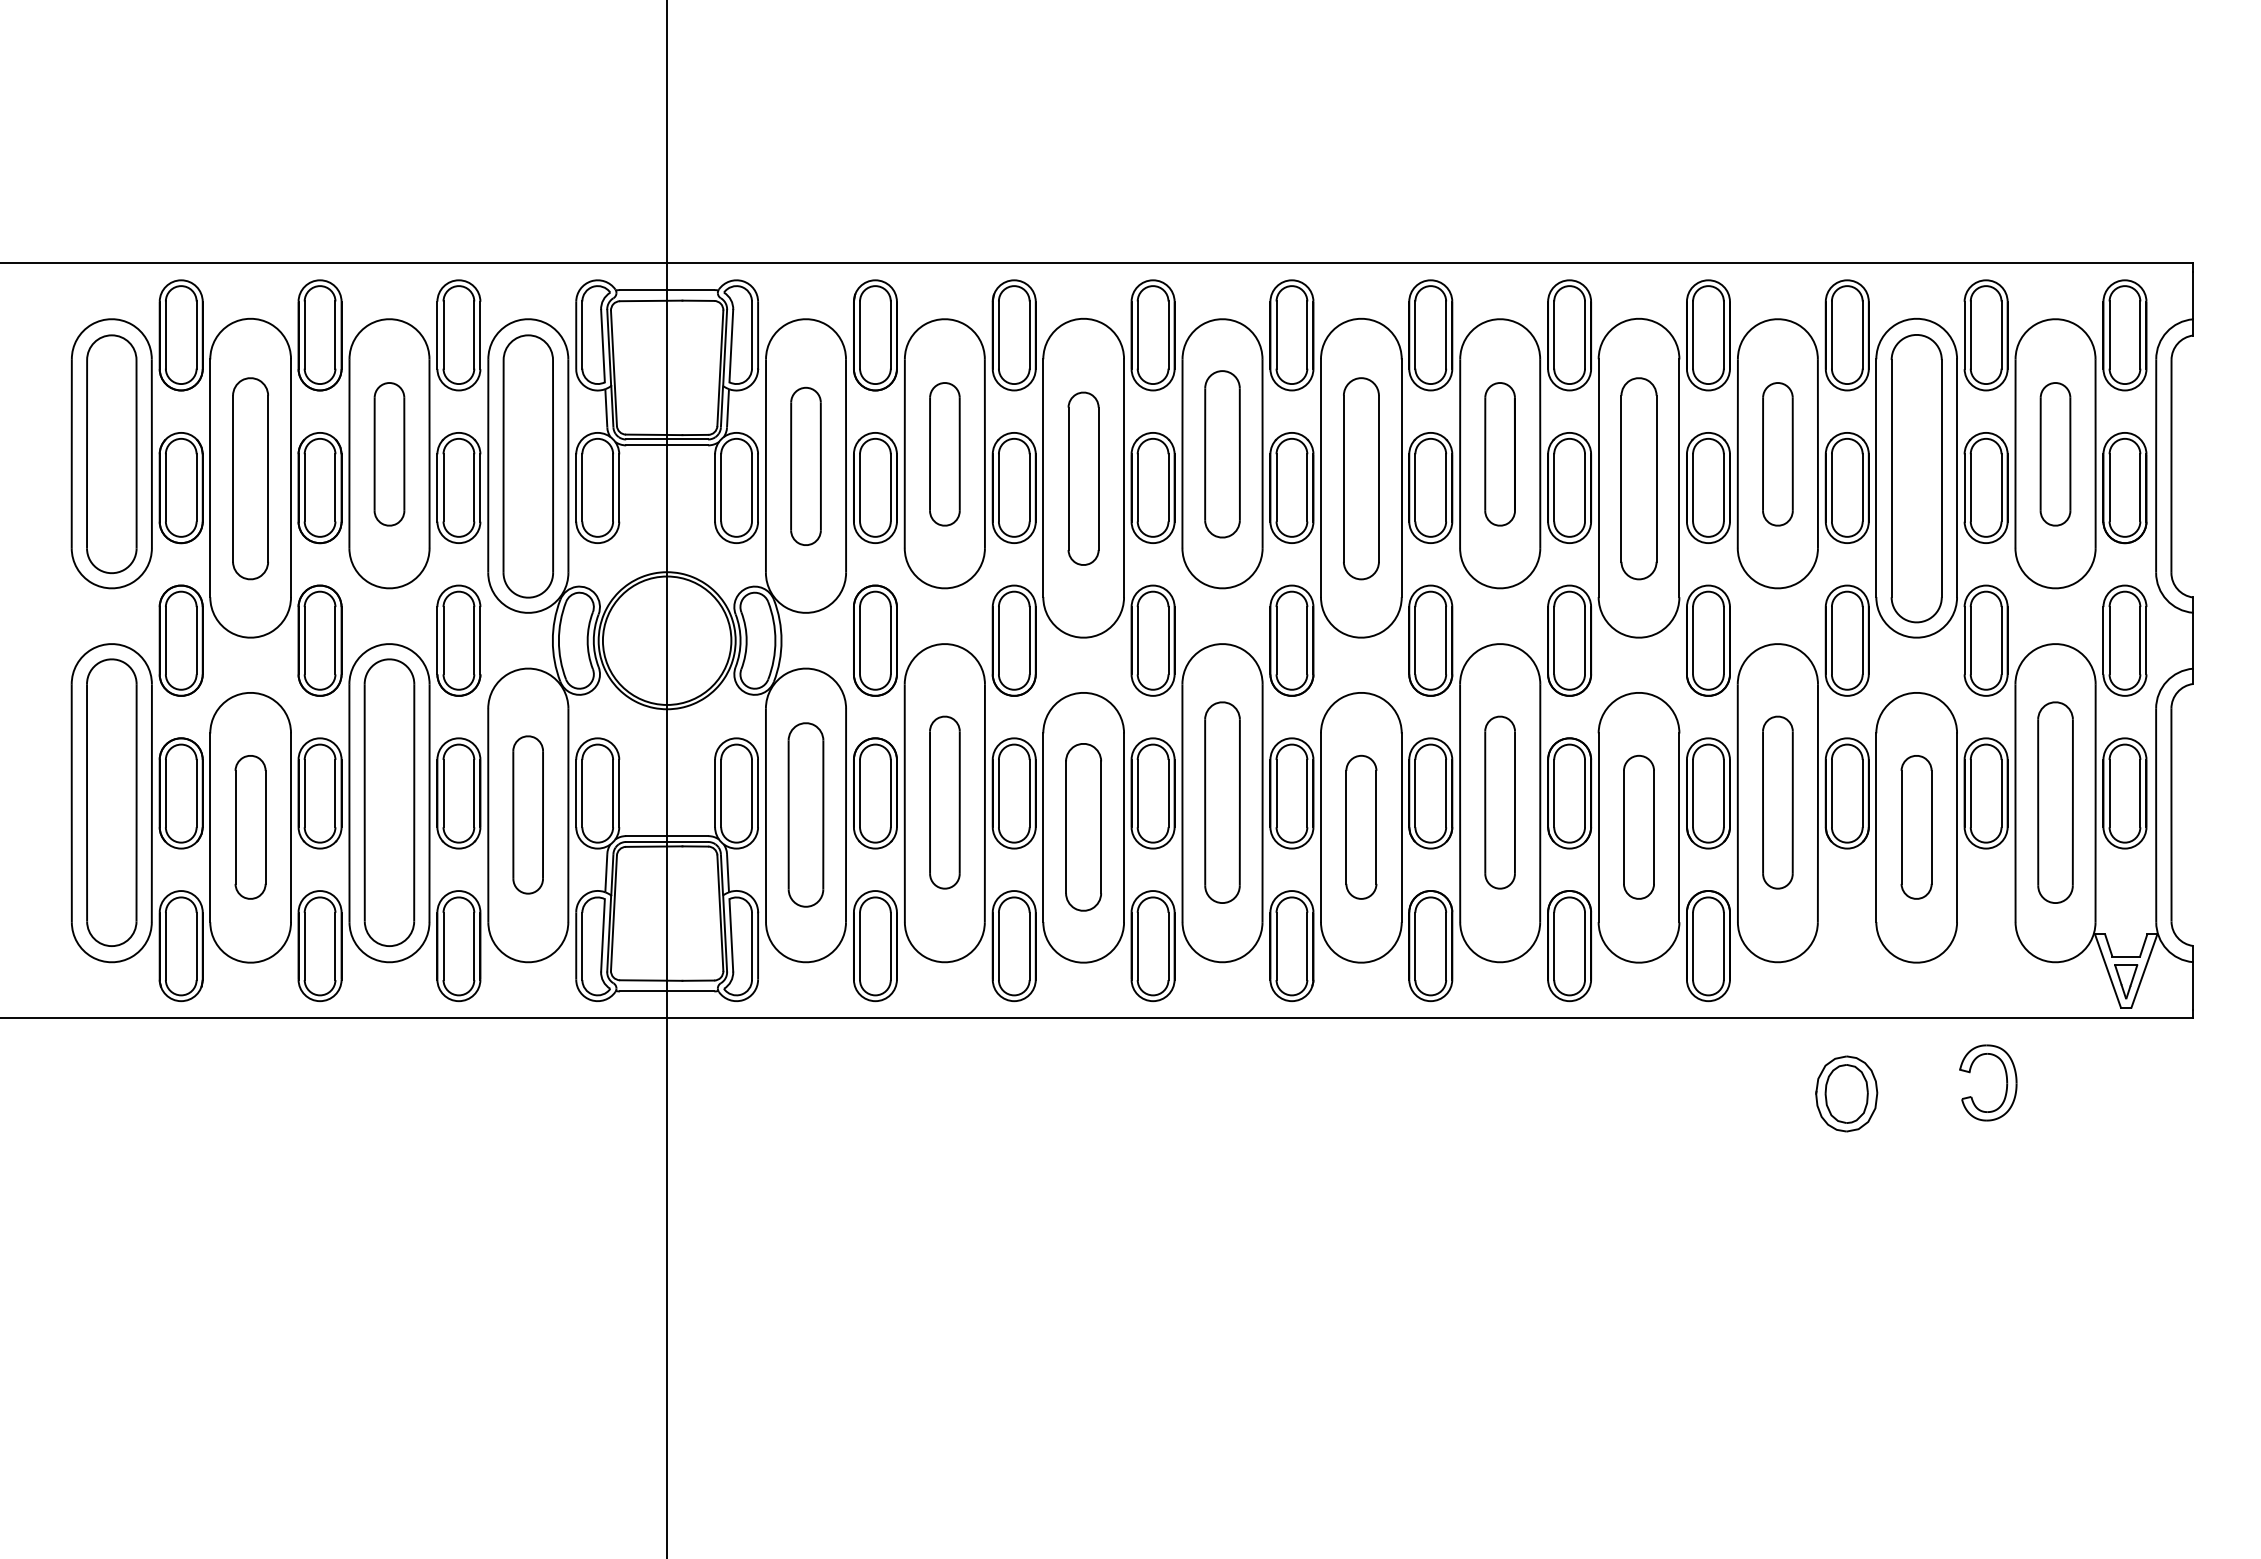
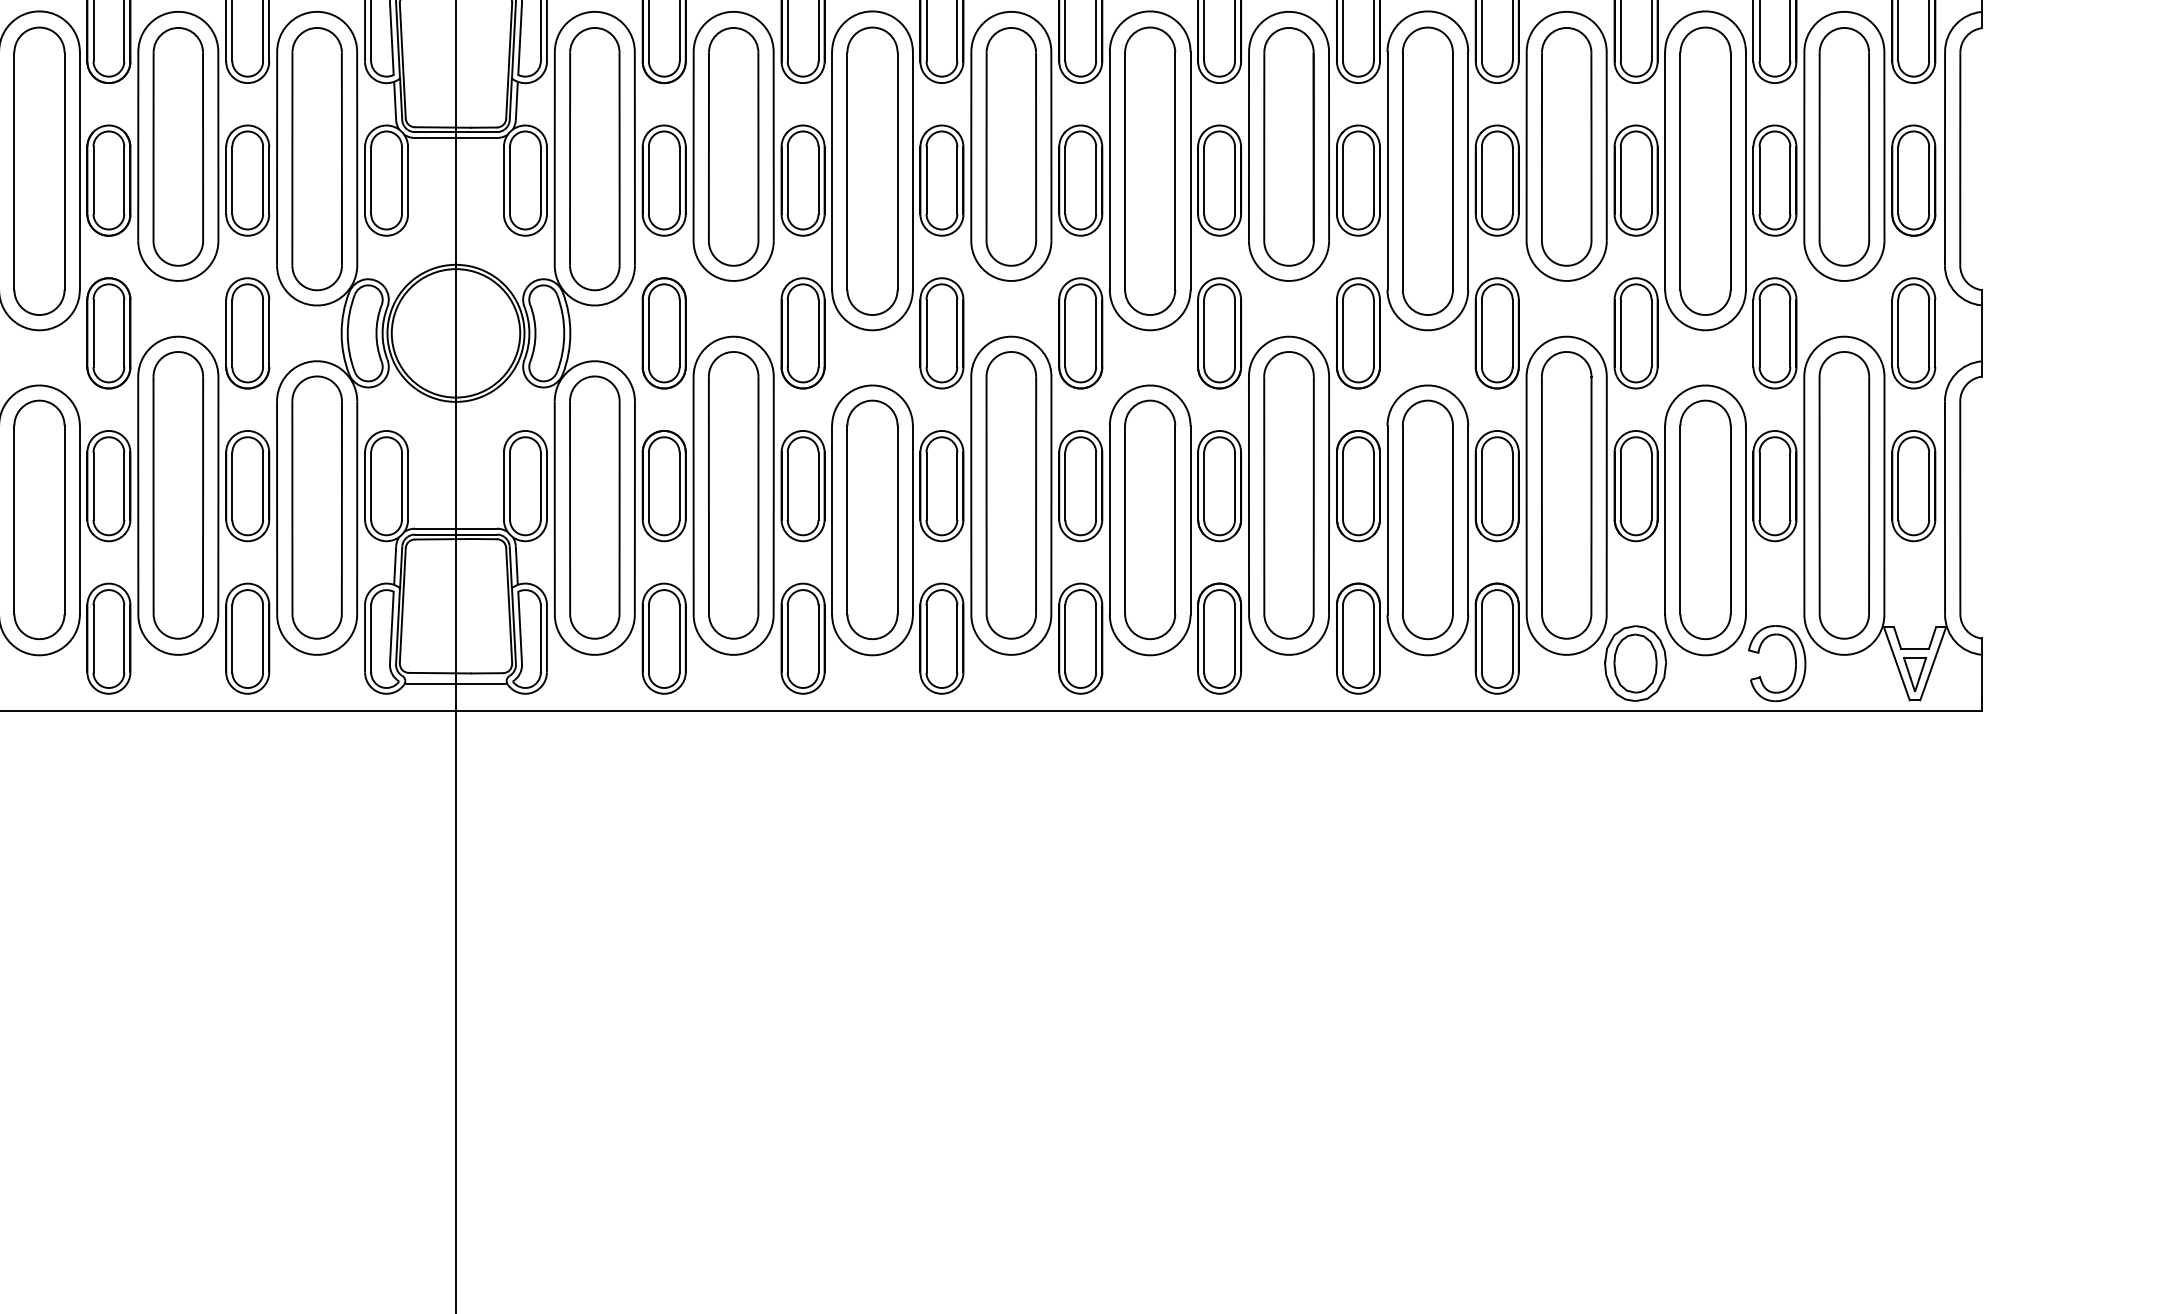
part: (389, 454) -> (178, 147), size x1.67
part: (944, 454) -> (733, 147), size x1.67
part: (1222, 454) -> (1011, 147), size x1.43
part: (1499, 454) -> (1288, 147), size x1.67
part: (1777, 454) -> (1566, 147), size x1.67
part: (2055, 454) -> (1844, 147), size x1.67
part: (805, 466) -> (594, 159), size x1.67
part: (250, 478) -> (39, 171), size x1.43
part: (1083, 478) -> (872, 171), size x1.67
part: (1361, 478) -> (1150, 171), size x1.43
part: (1638, 478) -> (1427, 171), size x1.43
part: (944, 802) -> (733, 495), size x1.67
part: (1222, 802) -> (1011, 495), size x1.43
part: (1499, 802) -> (1288, 495), size x1.67
part: (1777, 802) -> (1566, 495), size x1.67
part: (2055, 802) -> (1844, 495), size x1.43
part: (527, 814) -> (316, 507), size x1.67
part: (805, 814) -> (594, 507), size x1.43
part: (250, 827) -> (39, 520), size x1.67
part: (1083, 827) -> (872, 520), size x1.43
part: (1361, 827) -> (1150, 520), size x1.67
part: (1638, 827) -> (1427, 520), size x1.67
part: (1916, 827) -> (1705, 520), size x1.67
part: (2006, 1082) -> (1795, 663), moved
part: (1846, 1093) -> (1635, 663), moved

